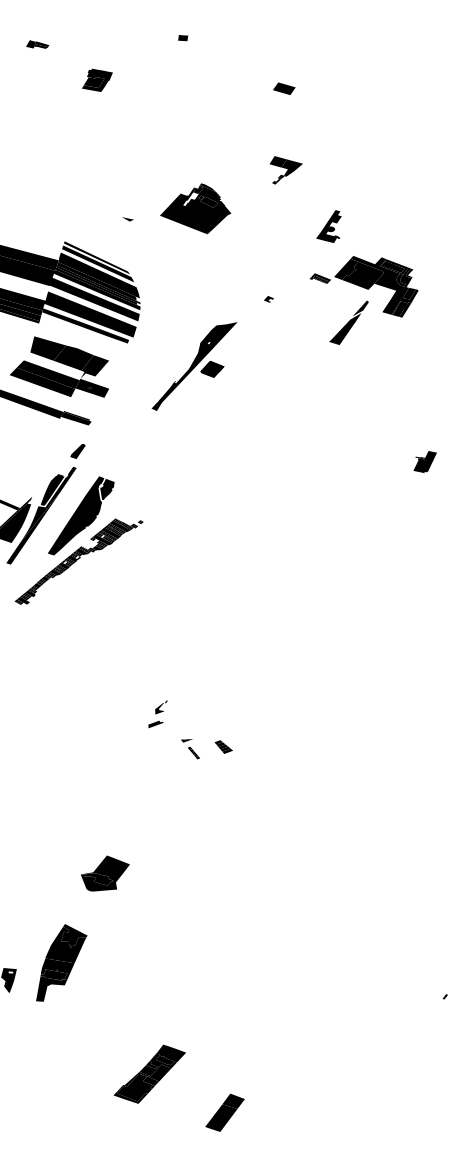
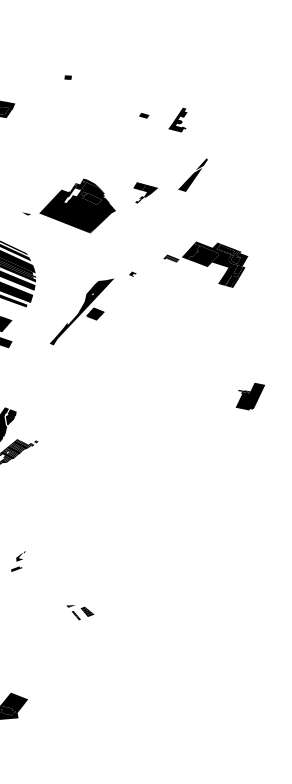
part: (283, 88) -> (143, 115), size x0.62
part: (285, 170) -> (145, 193), moved
part: (195, 208) -> (77, 205), size x1.43
part: (328, 226) -> (177, 120), moved
fill: (414, 279) -> (242, 259), added
part: (348, 322) -> (192, 174), moved
part: (194, 366) -> (81, 311), moved
part: (424, 461) -> (249, 396), size x1.67
part: (157, 714) -> (18, 561), moved
part: (223, 746) -> (87, 611), moved

